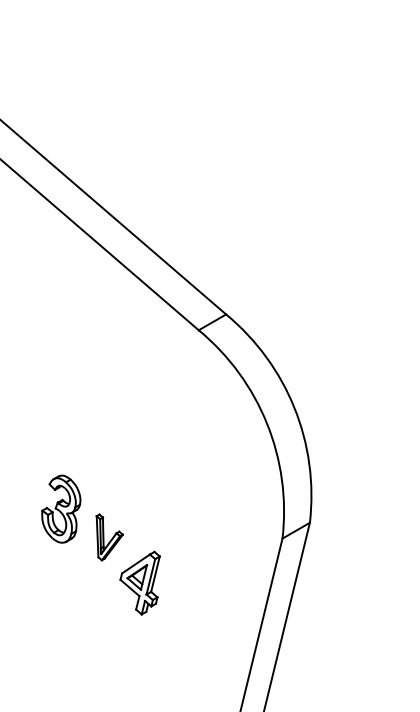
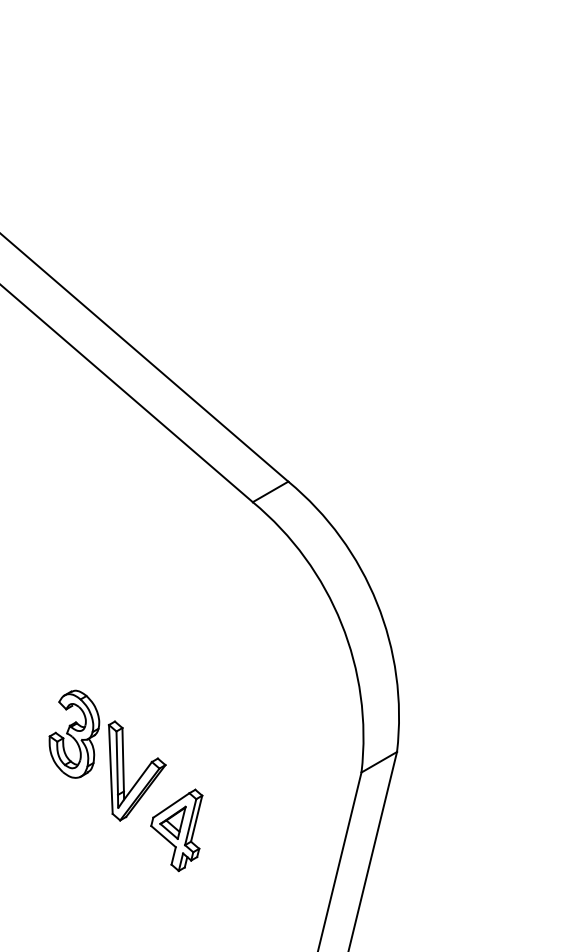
part: (109, 537) -> (137, 770), size x1.67

